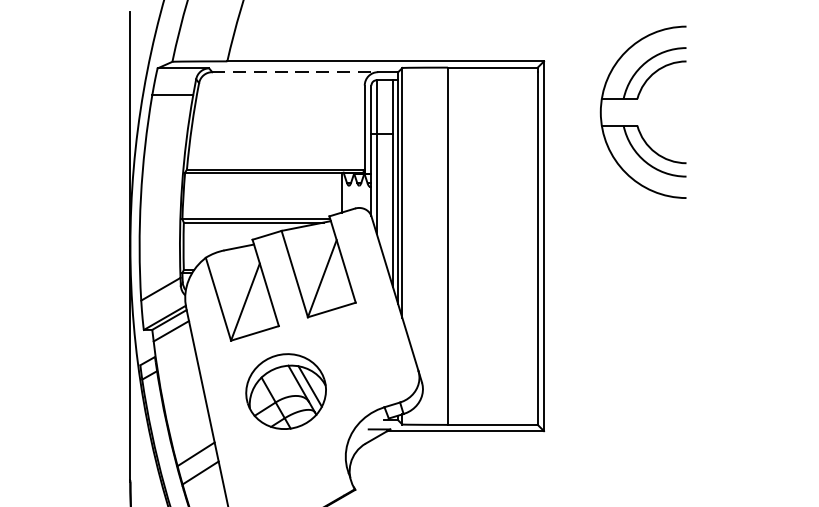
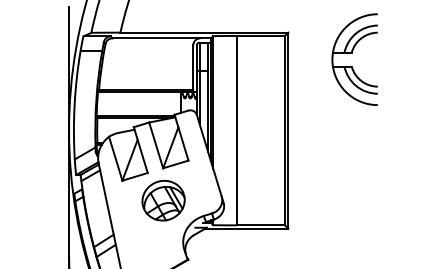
line: (295, 72) -> (156, 38), dashed -> solid
part: (638, 100) -> (352, 53), moved
part: (285, 391) -> (163, 200), moved

